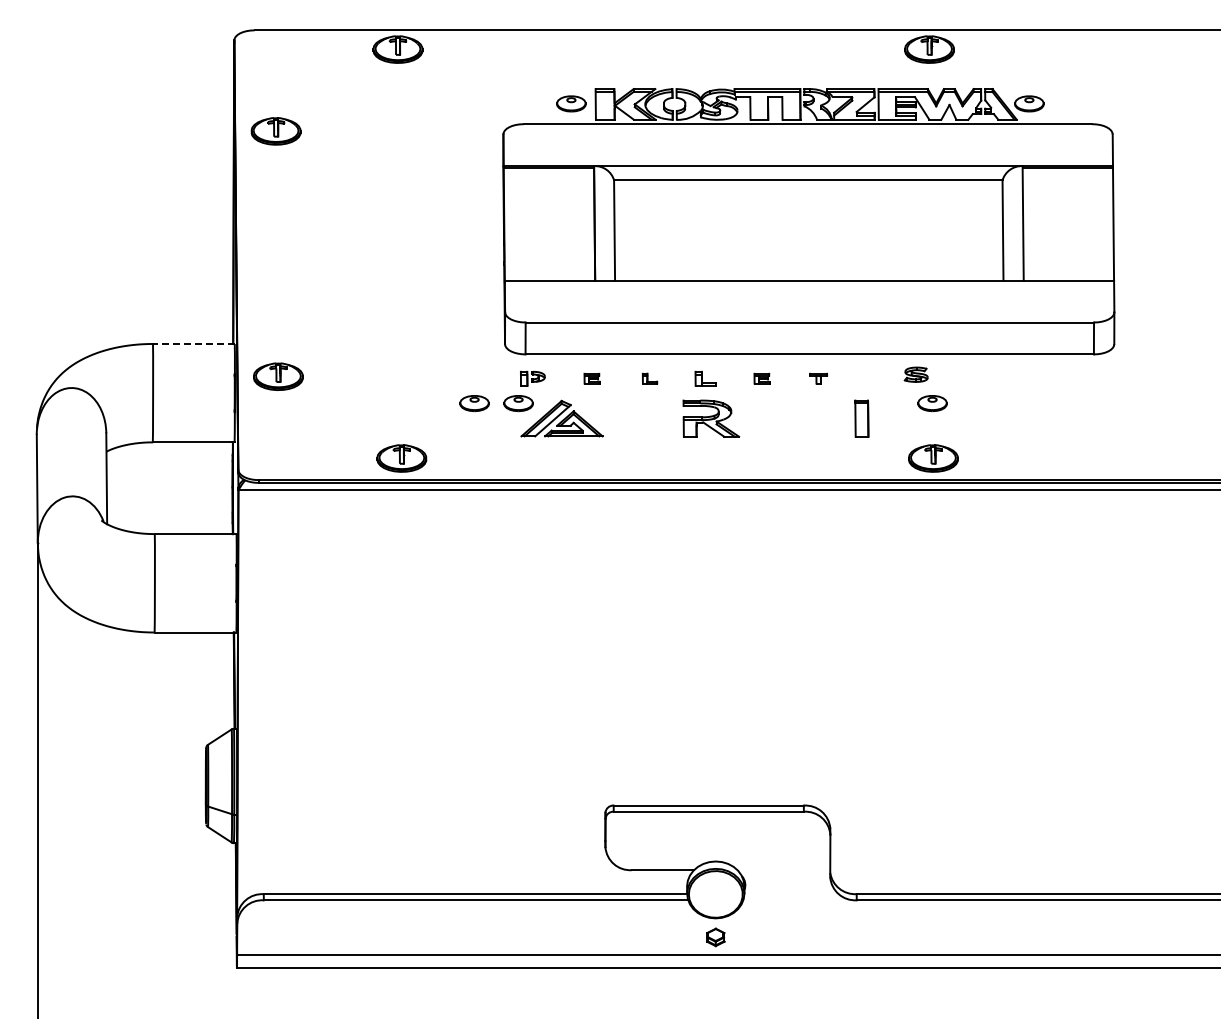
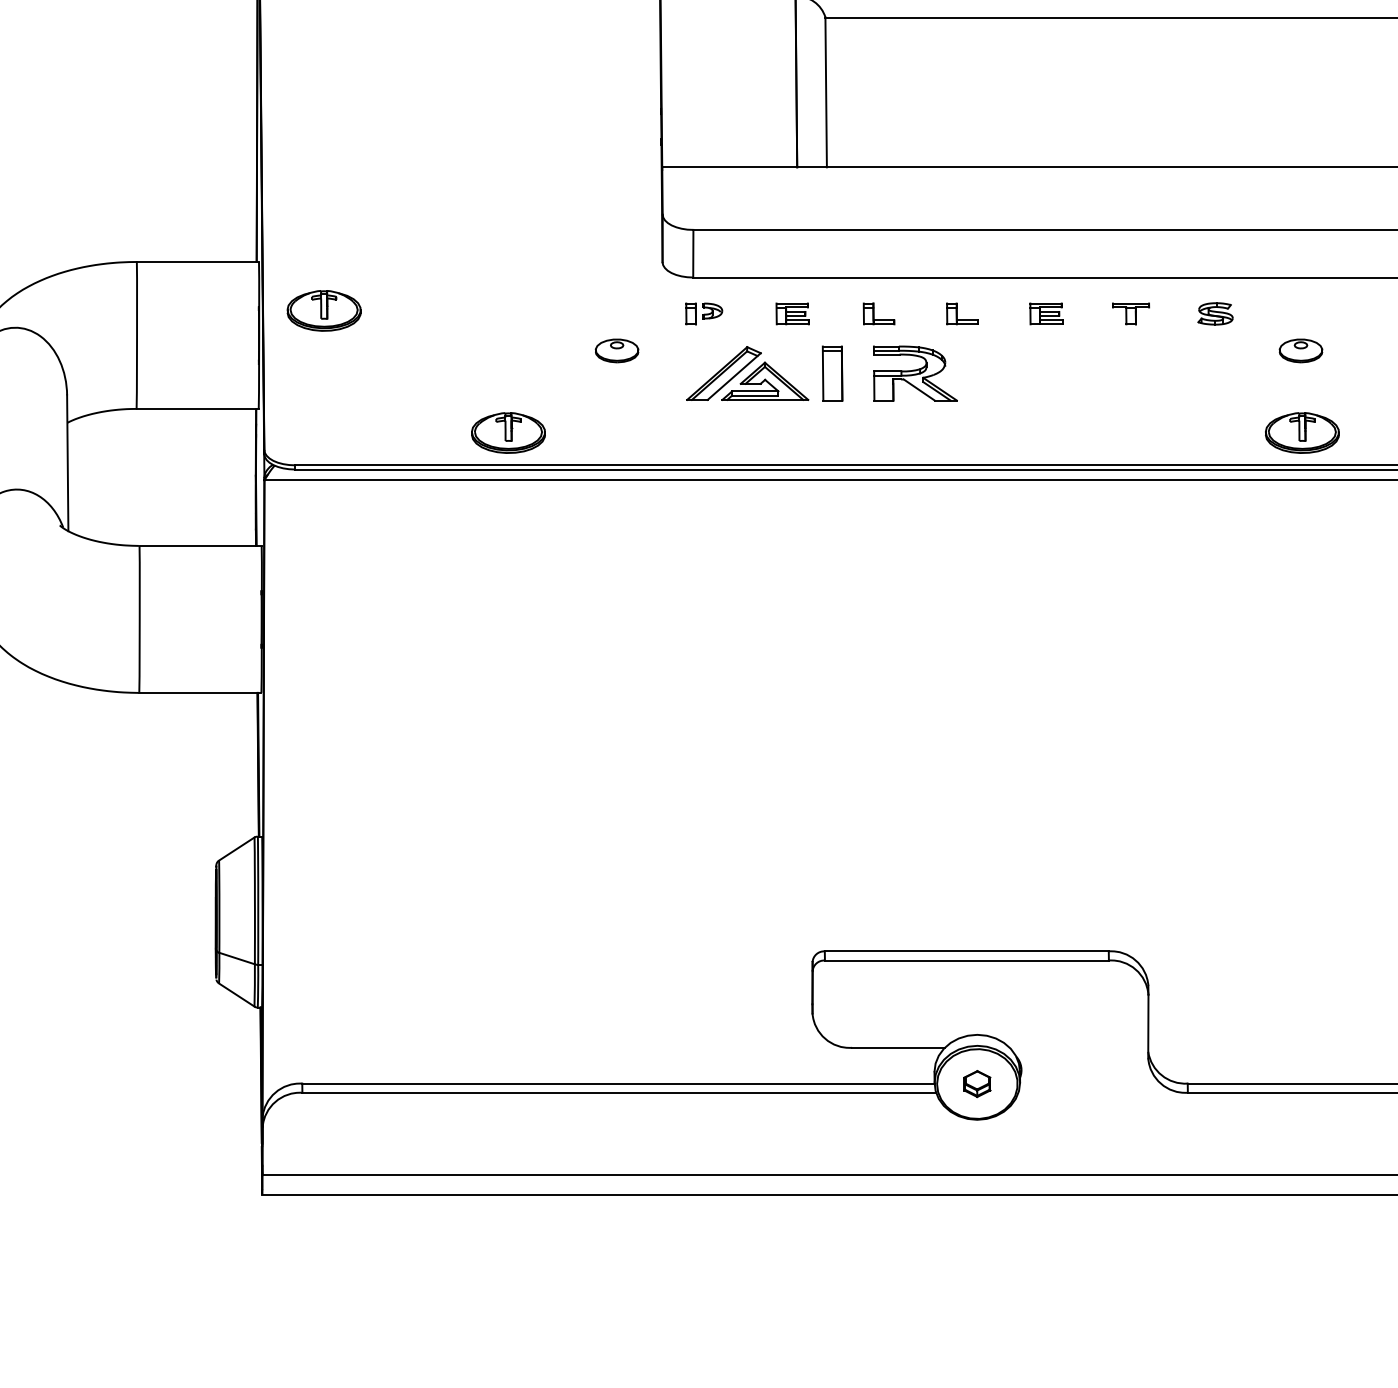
line: (193, 343) -> (197, 261), dashed -> solid
part: (915, 374) -> (1214, 313), moved
part: (591, 378) -> (791, 313), size x1.43
part: (649, 378) -> (878, 313), size x1.43
part: (761, 378) -> (1045, 313), size x1.43
part: (818, 378) -> (1130, 313), size x1.43
part: (518, 403) -> (682, 350), removed
part: (711, 418) -> (915, 373), moved
part: (861, 418) -> (832, 373), moved
part: (715, 937) -> (976, 1084), moved

